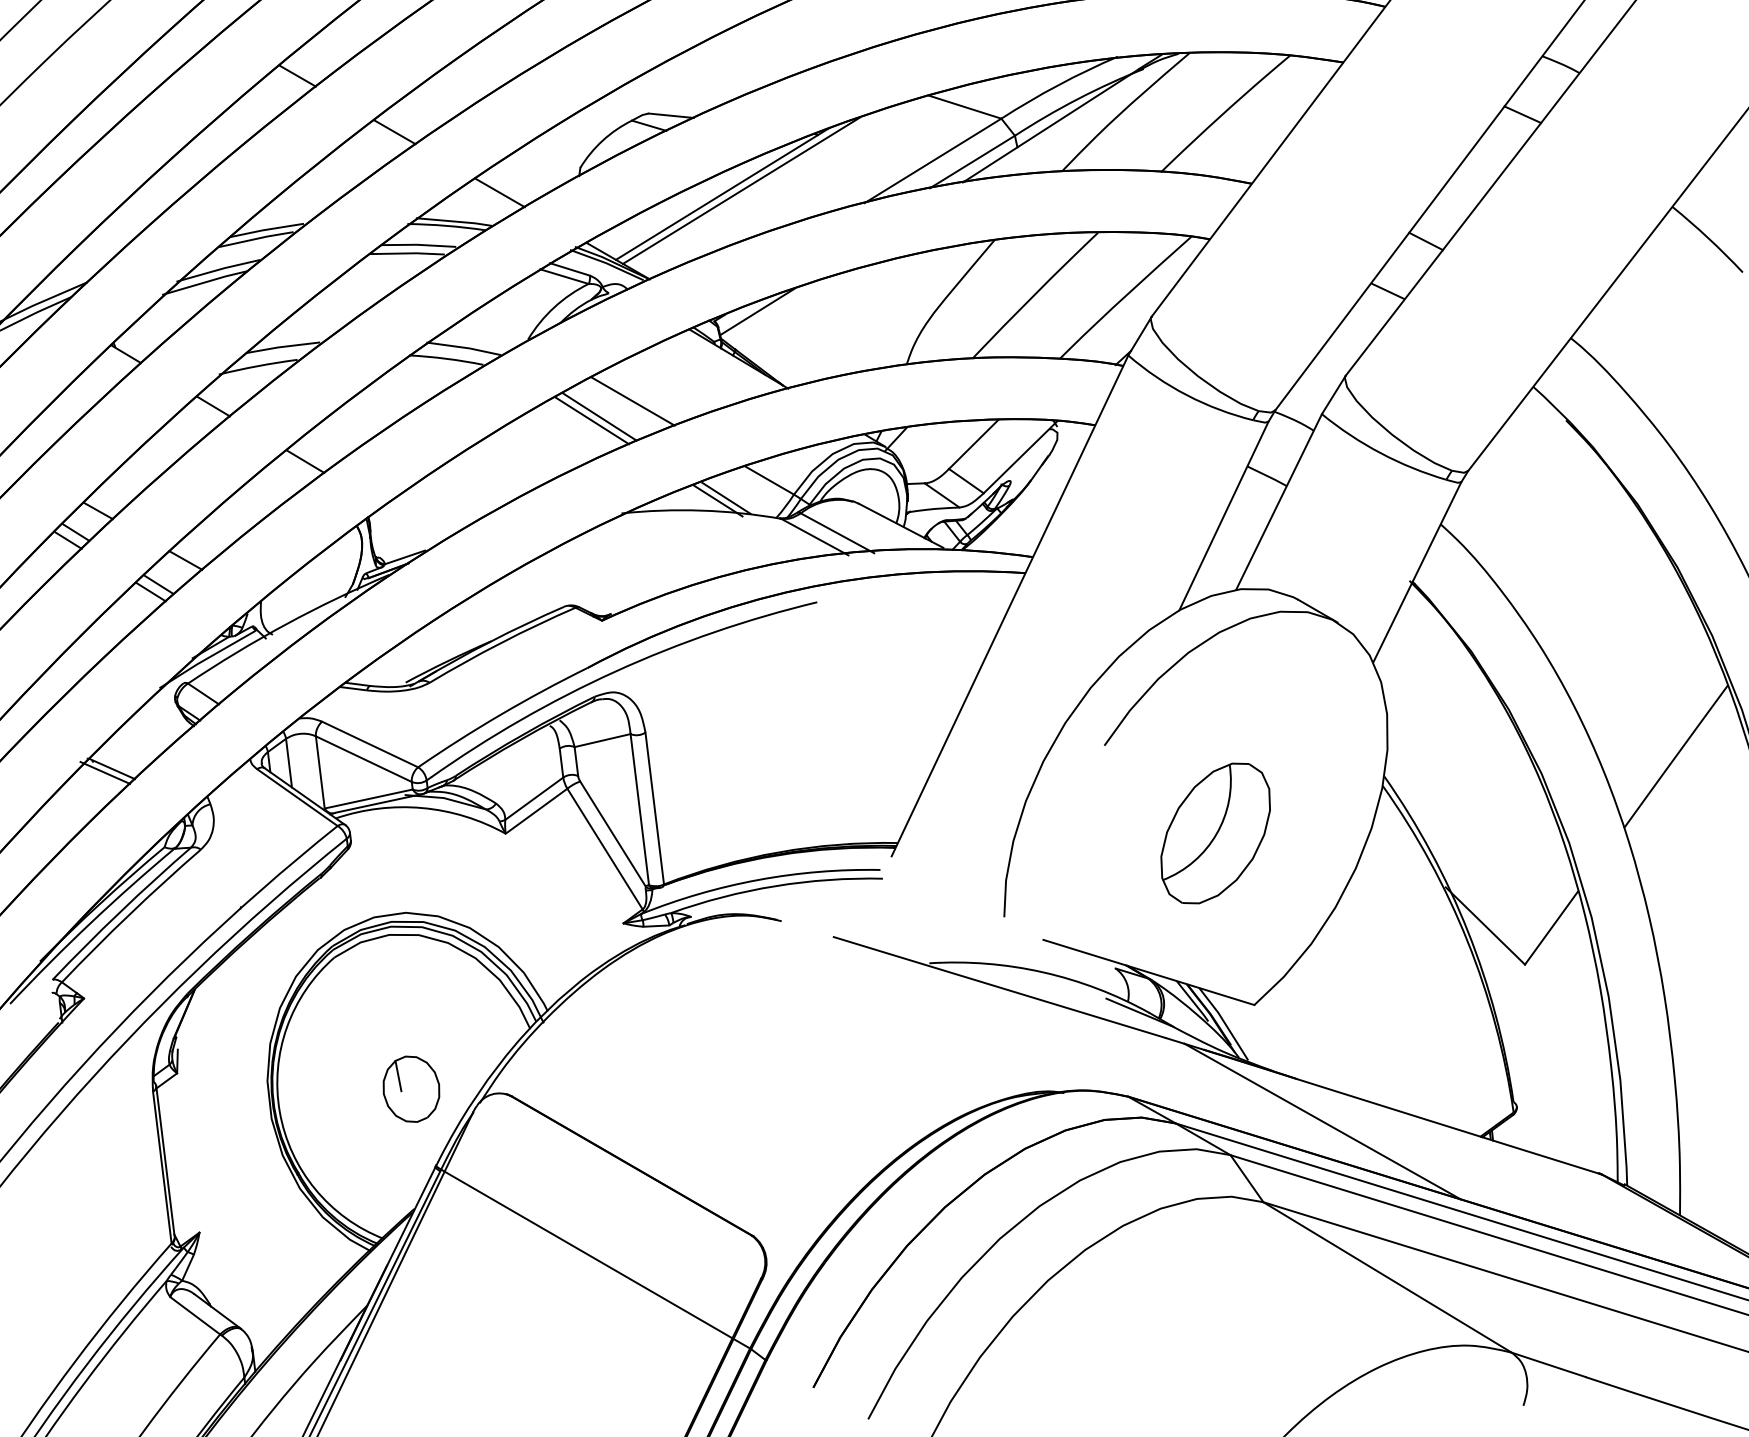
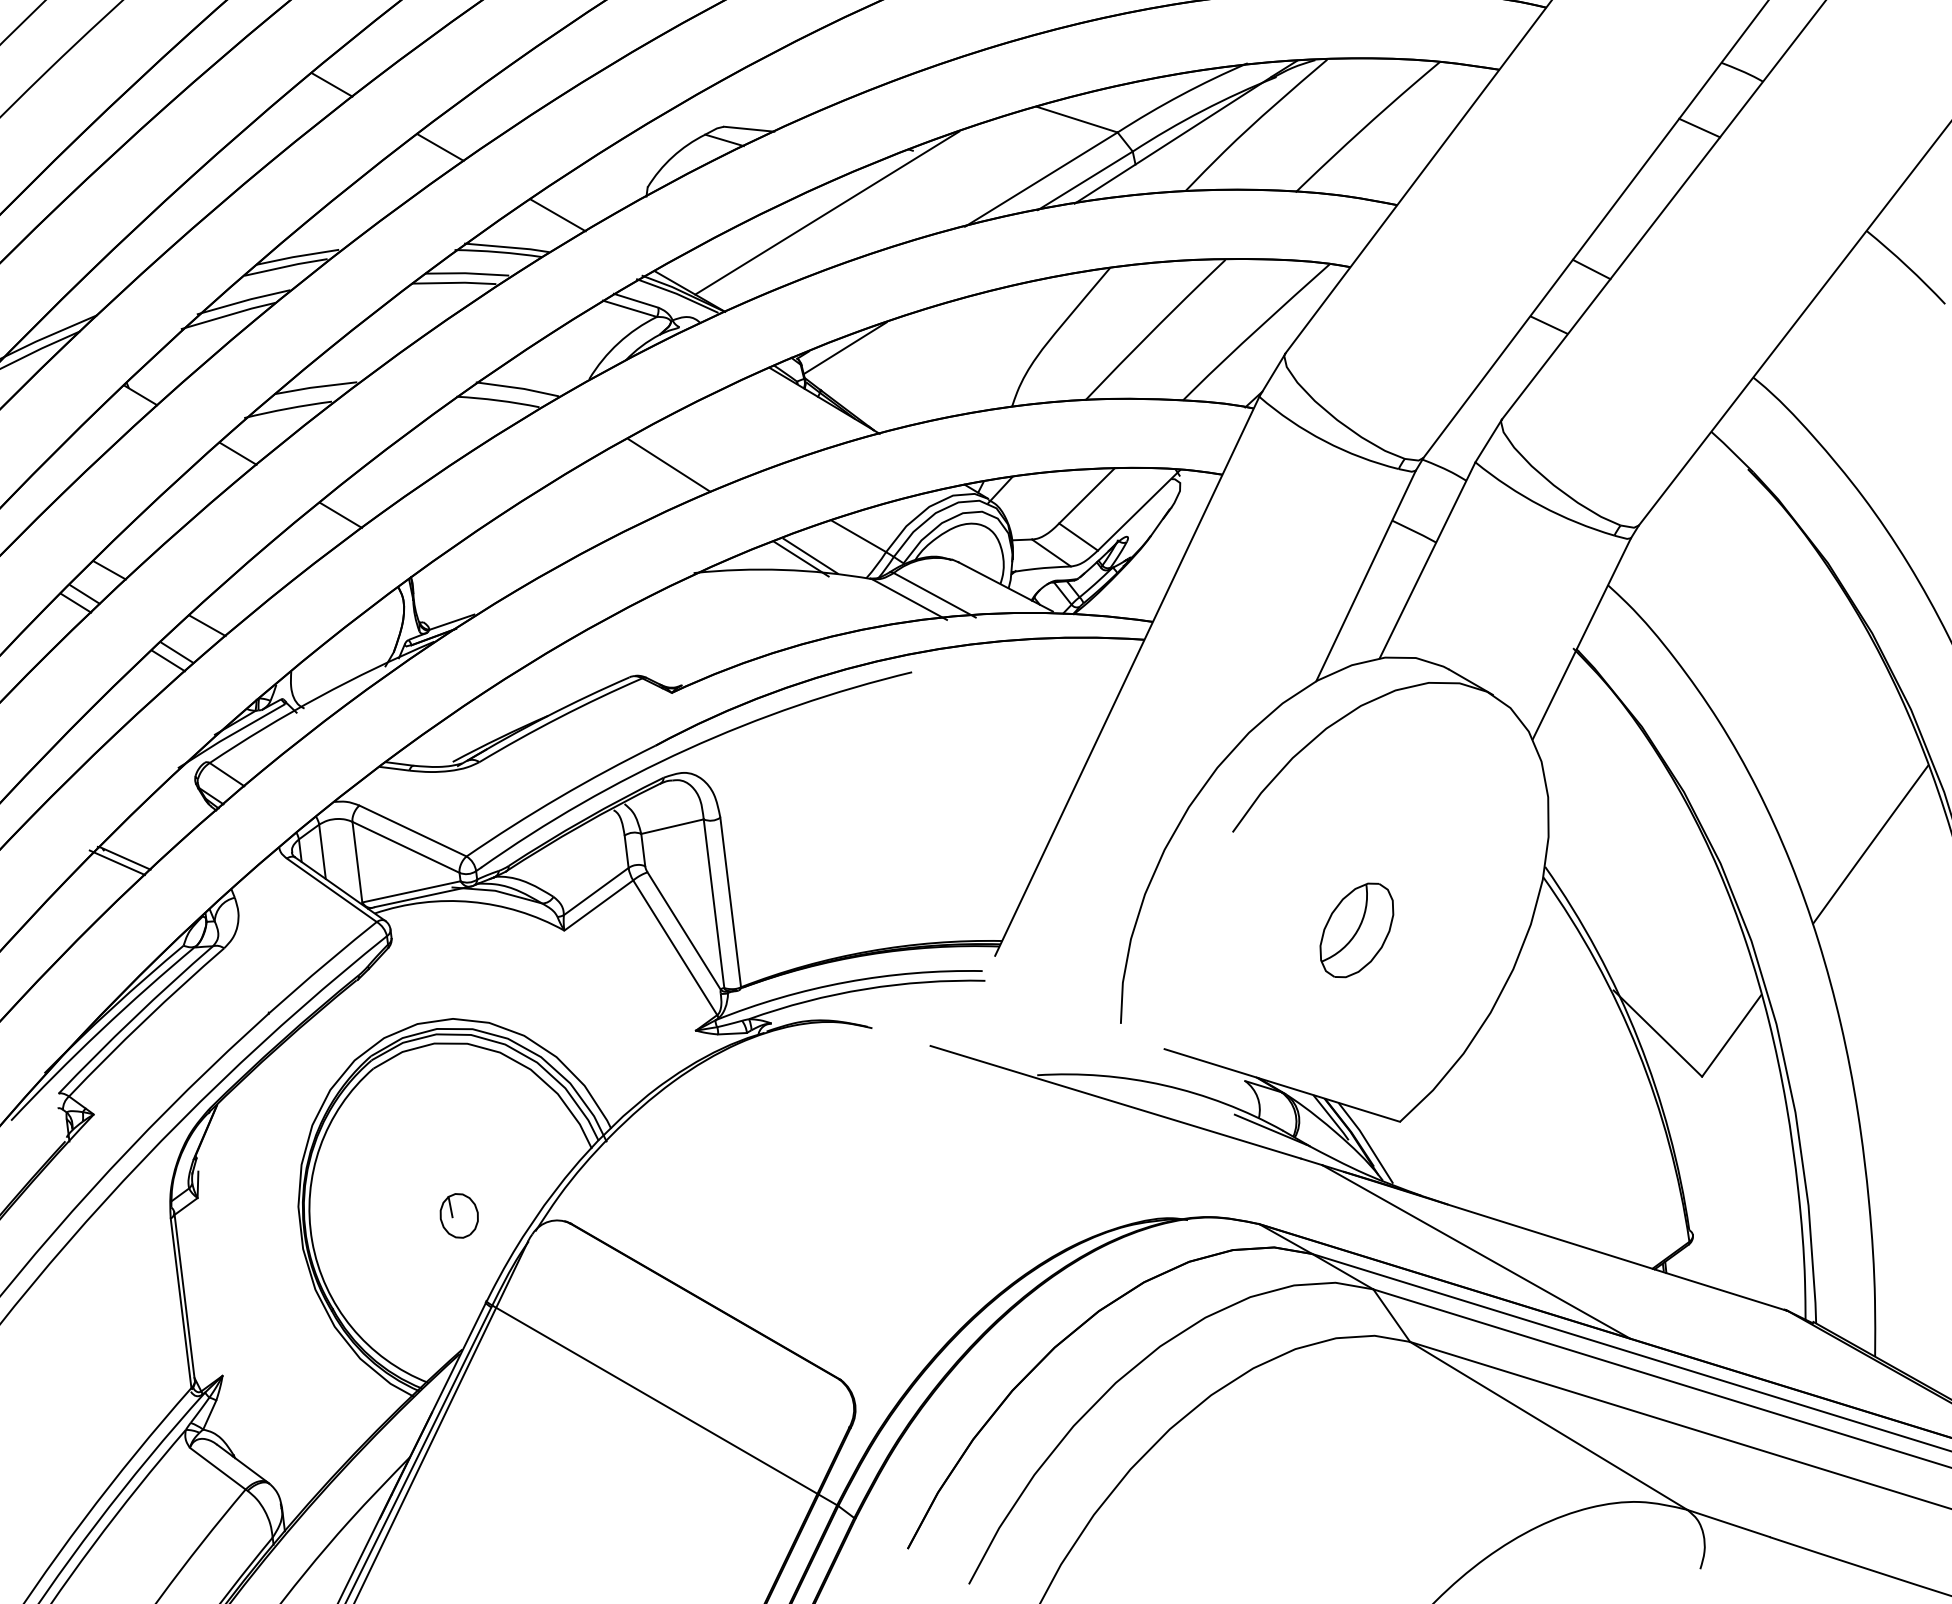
line: (722, 193) -> (806, 216), removed
line: (633, 401) -> (706, 448), removed
line: (591, 420) -> (660, 469), removed
part: (1215, 833) -> (1356, 930), size x0.6
part: (411, 1088) -> (459, 1215), size x0.6

